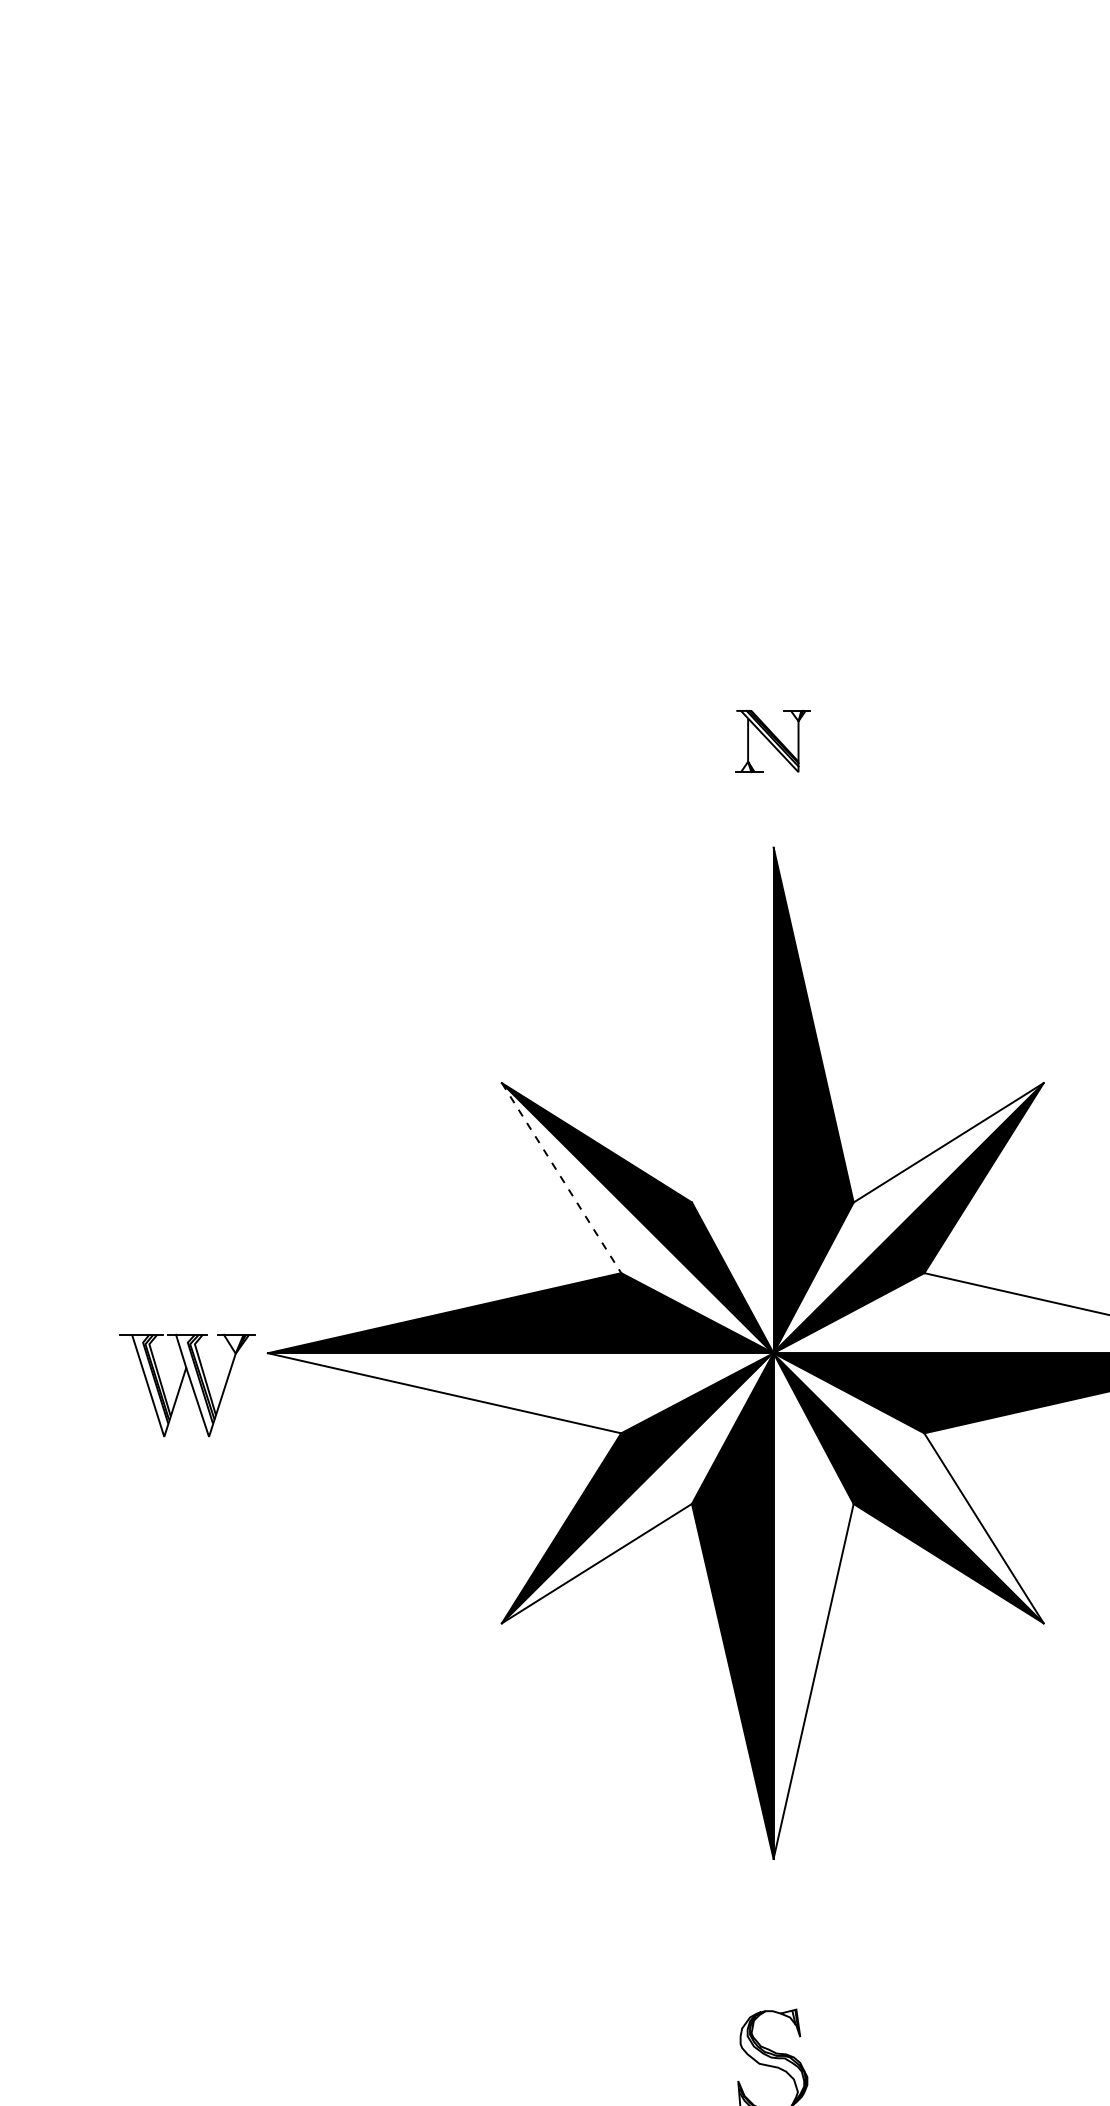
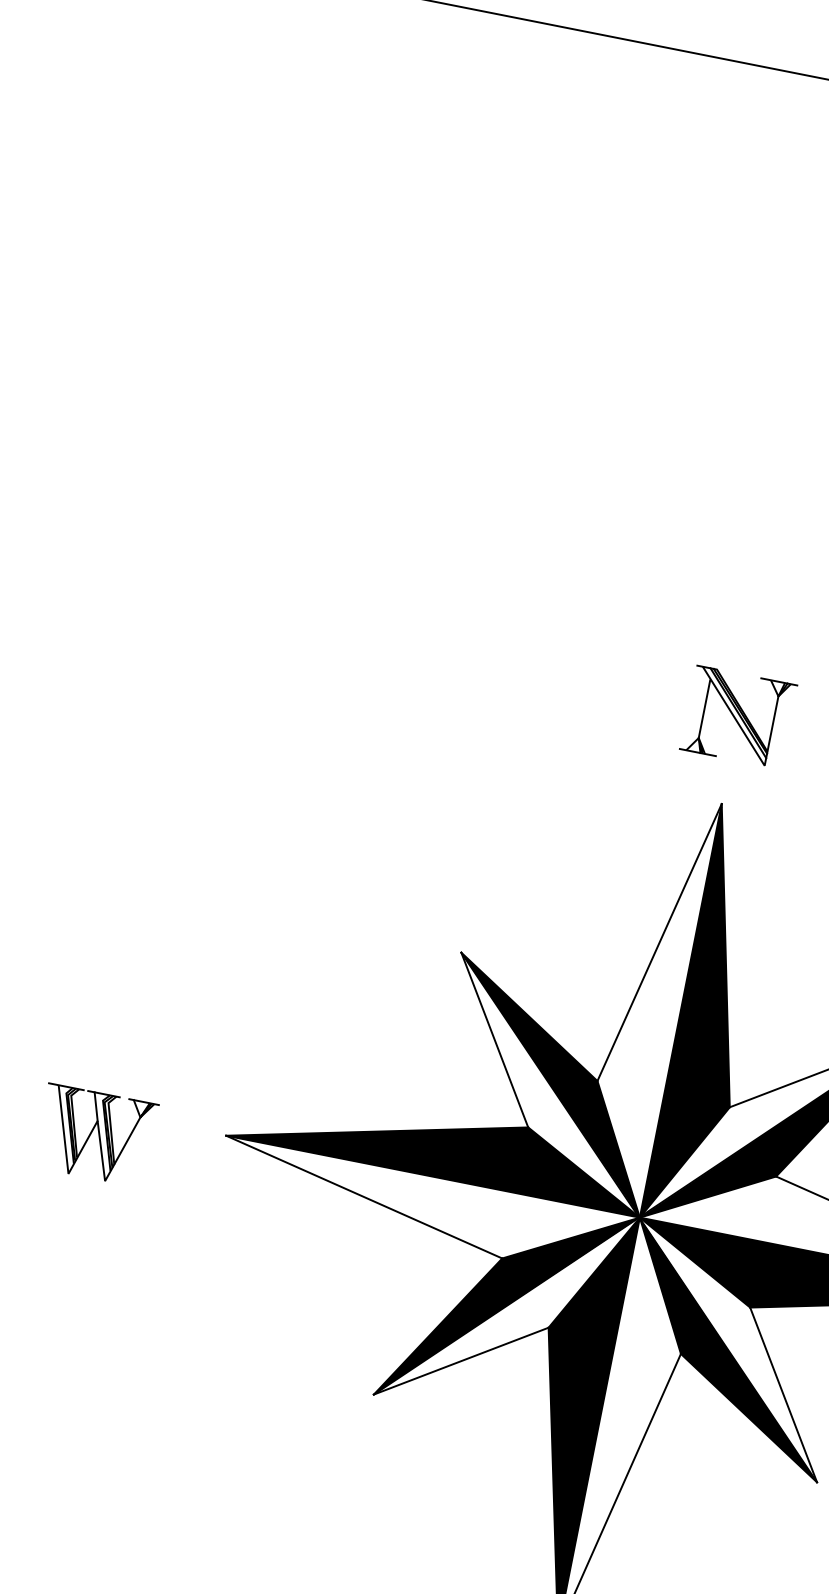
part: (773, 741) -> (738, 717), size x1.67
line: (732, 1024) -> (659, 942), added
line: (561, 1178) -> (494, 1040), dashed -> solid
part: (187, 1385) -> (95, 1135), moved

